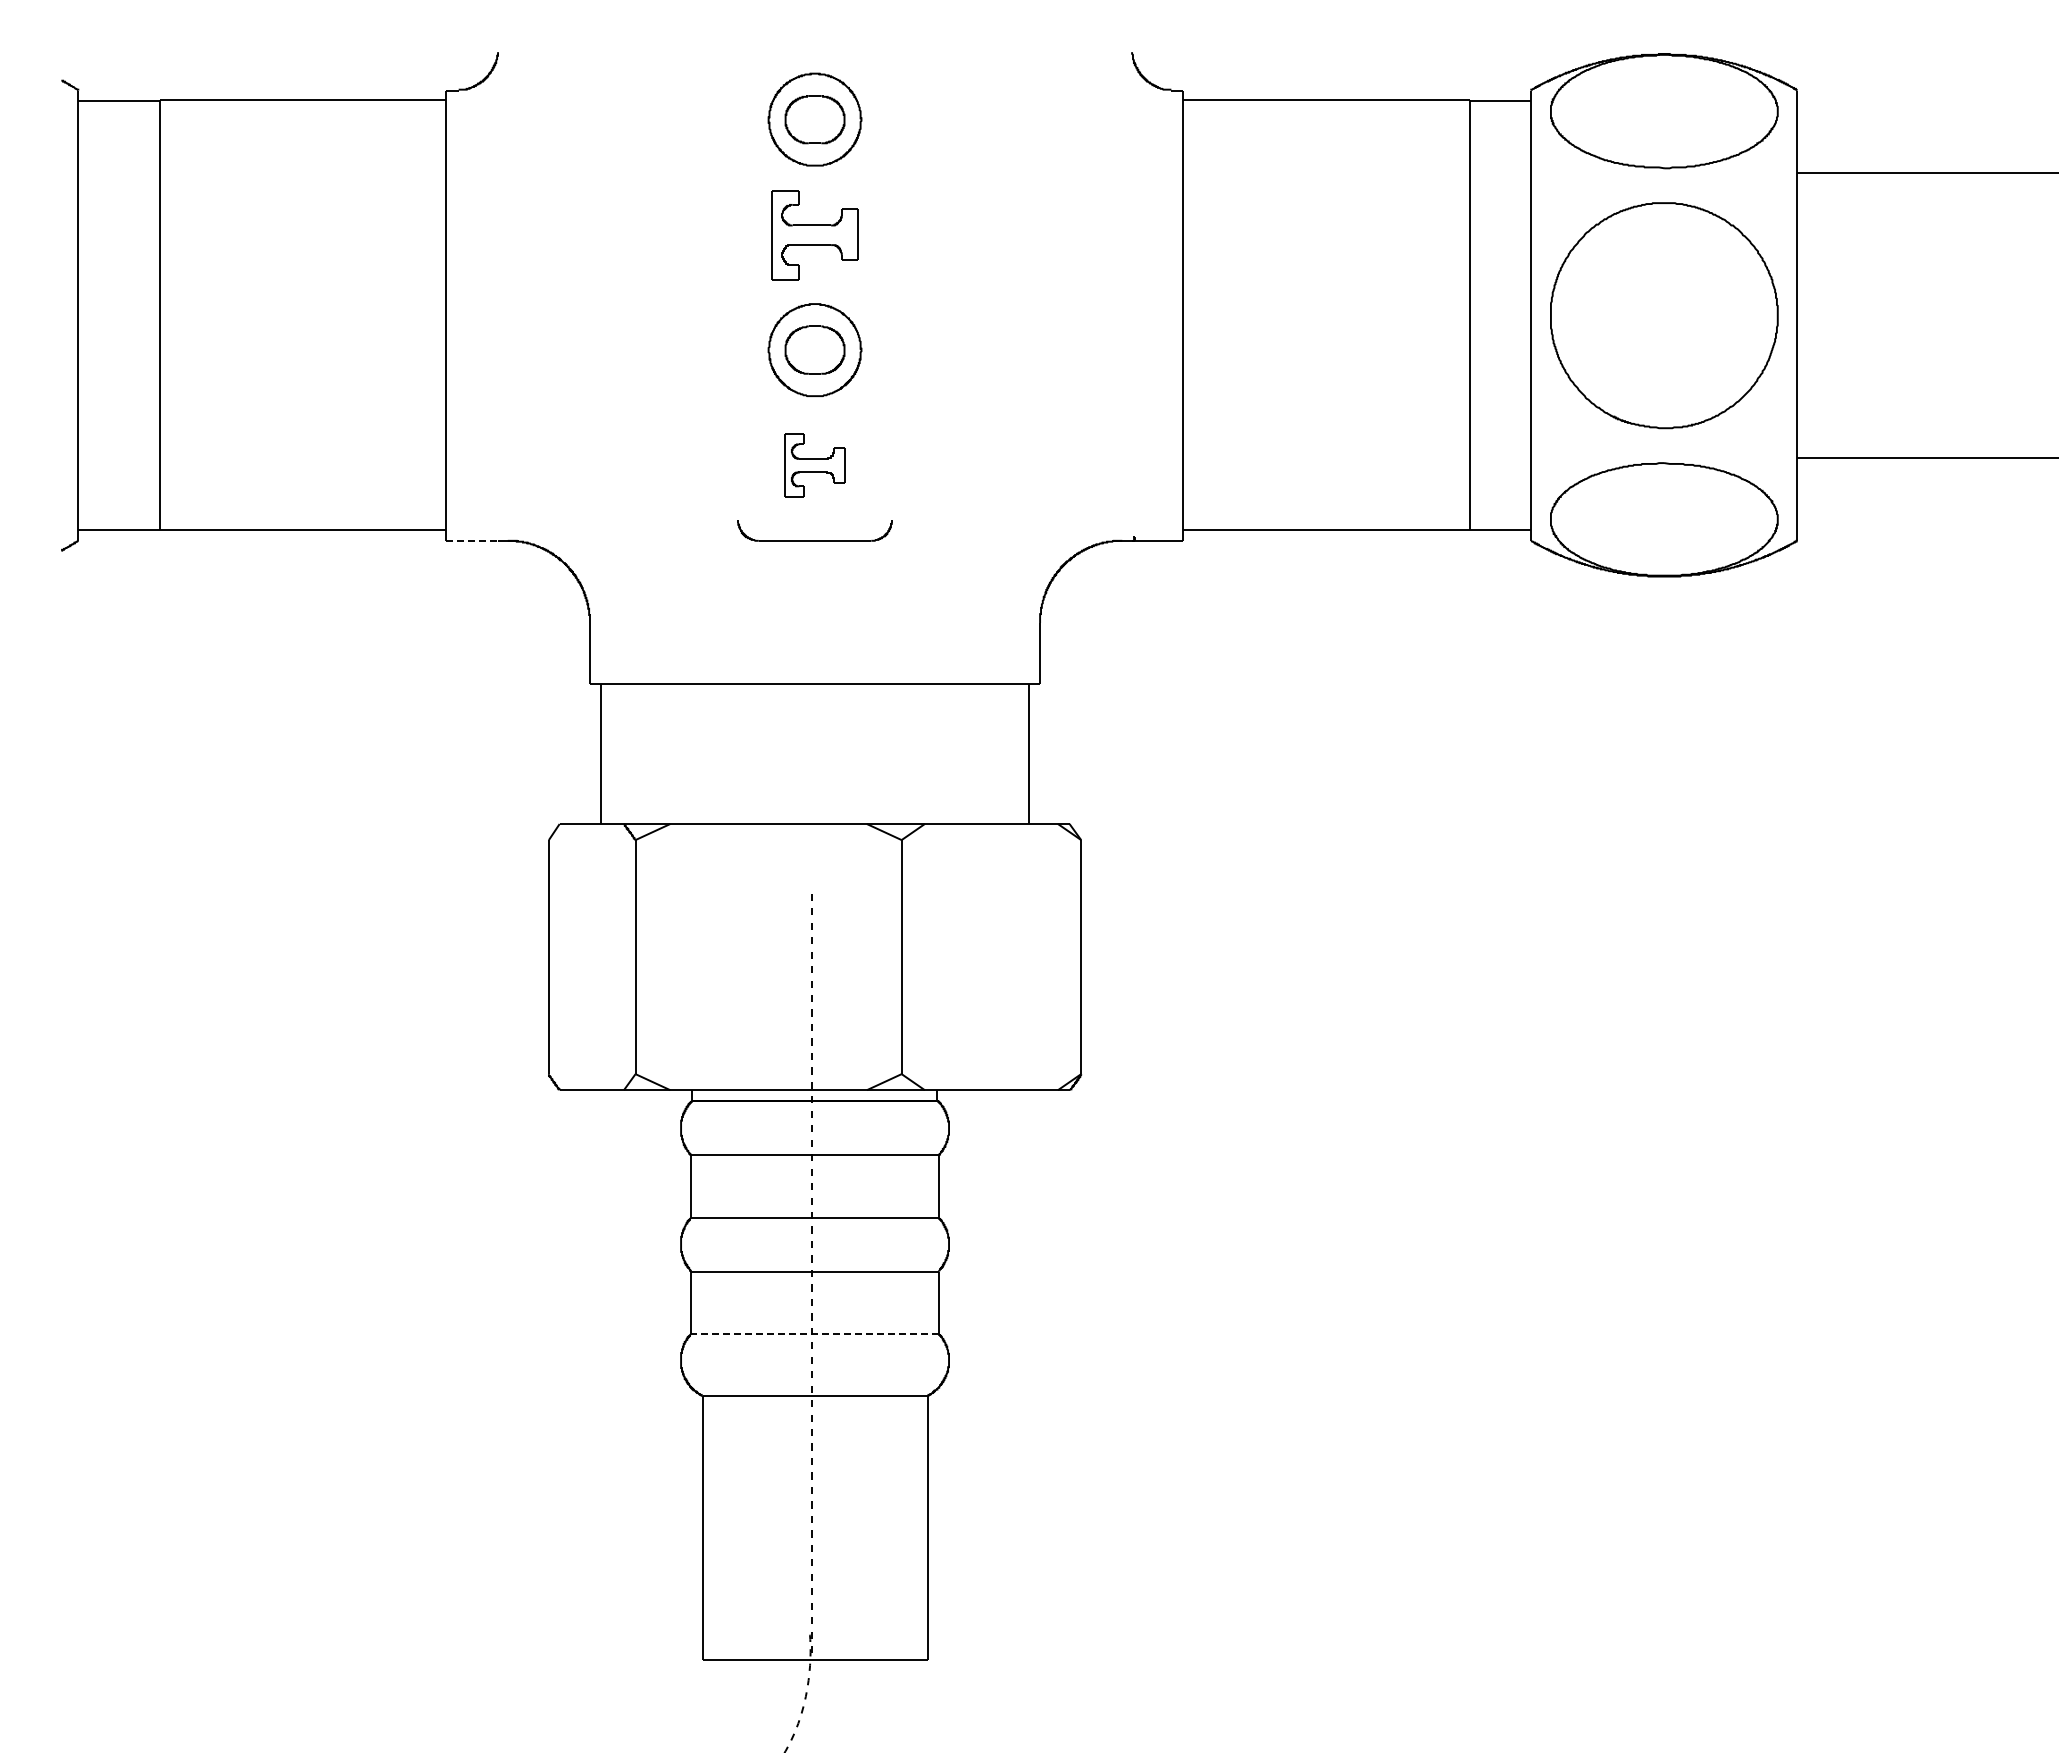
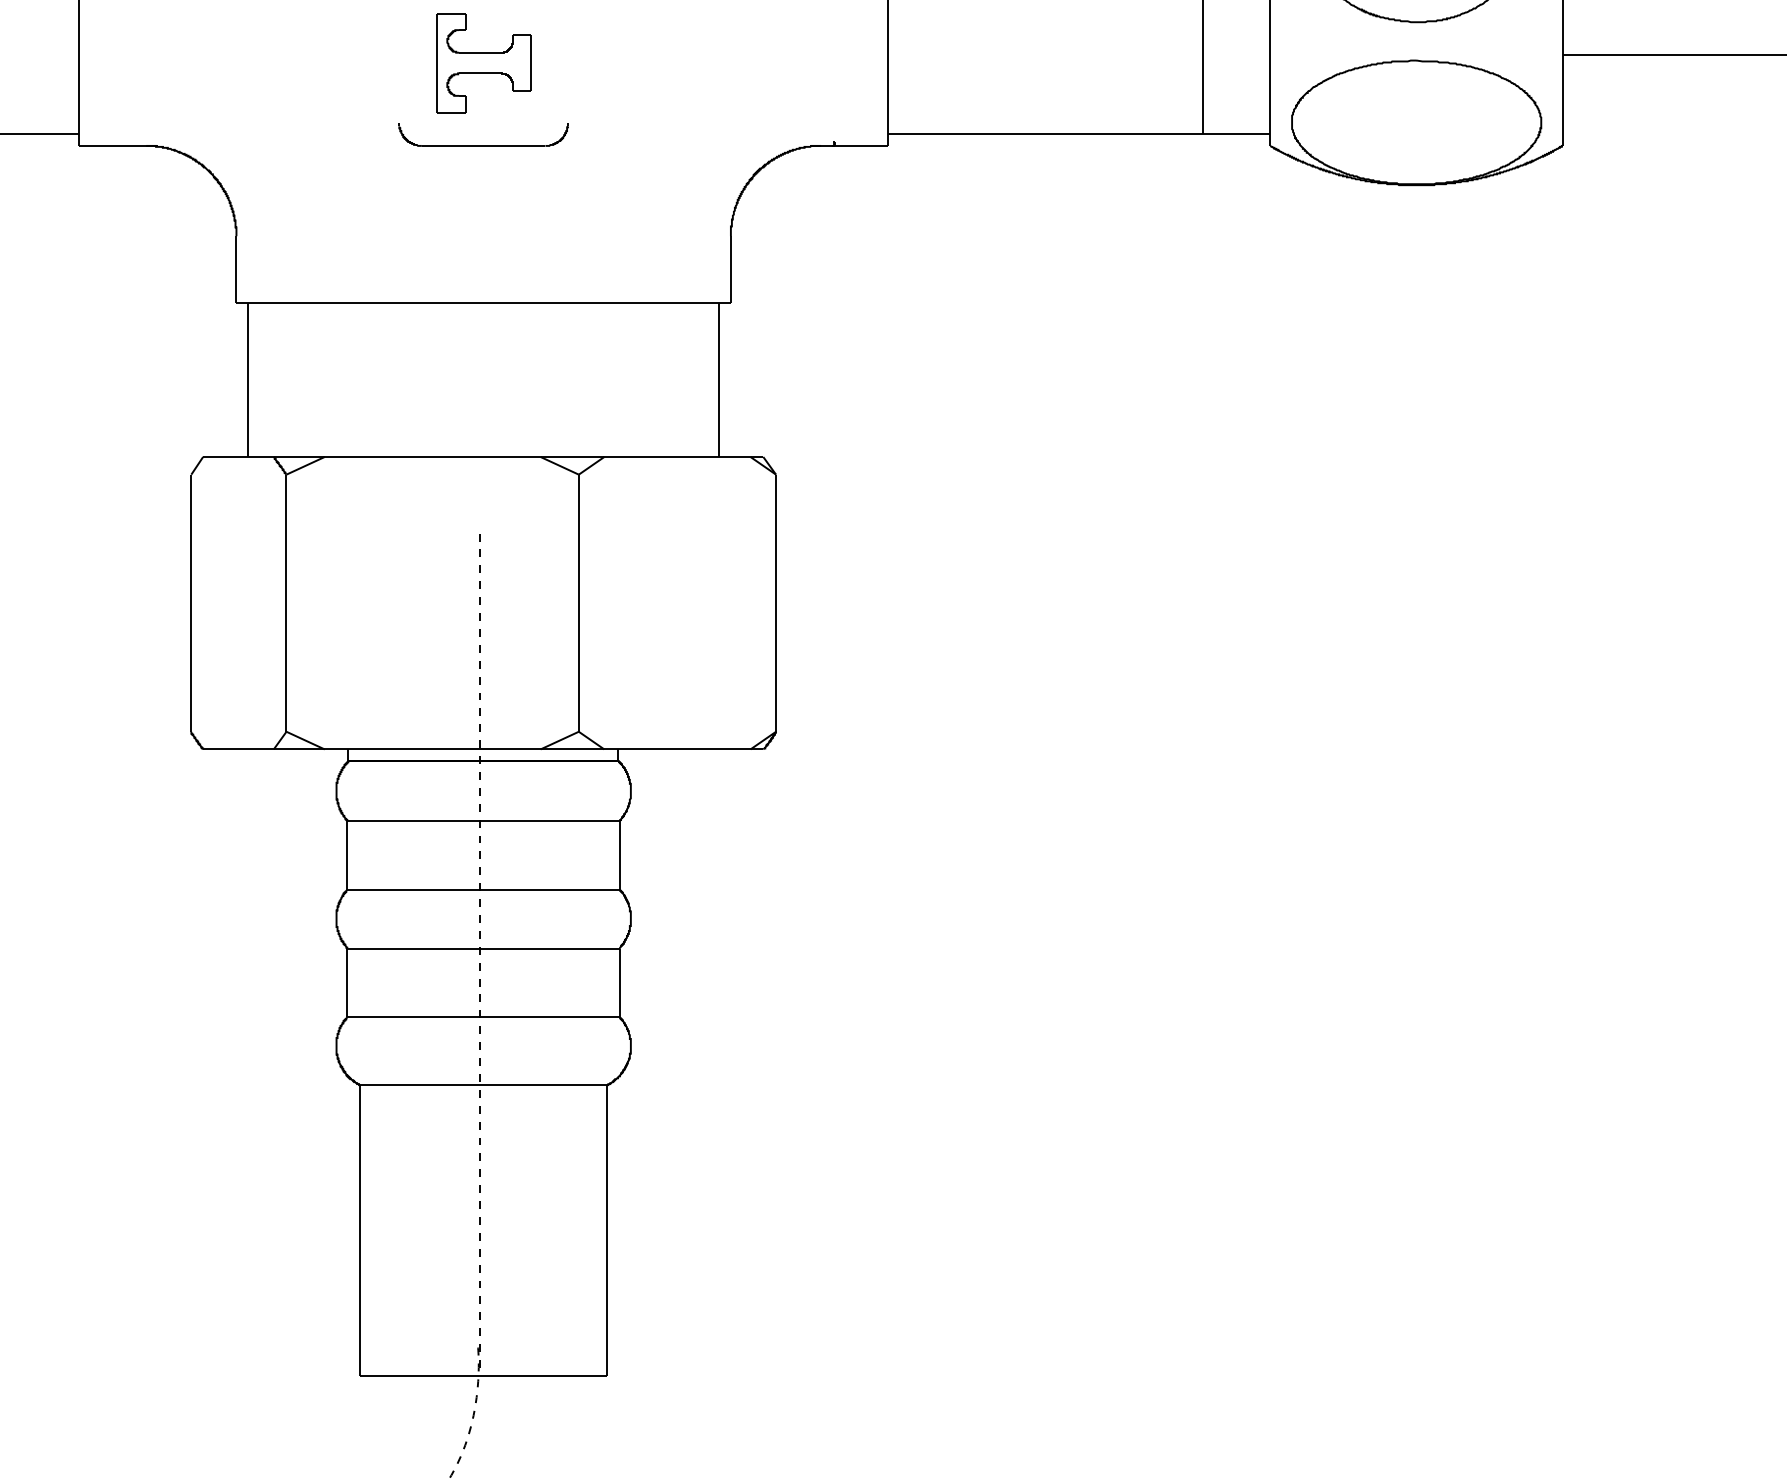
part: (814, 465) -> (483, 63), size x1.43
line: (472, 540) -> (107, 145), dashed -> solid
line: (817, 1334) -> (486, 1017), dashed -> solid

